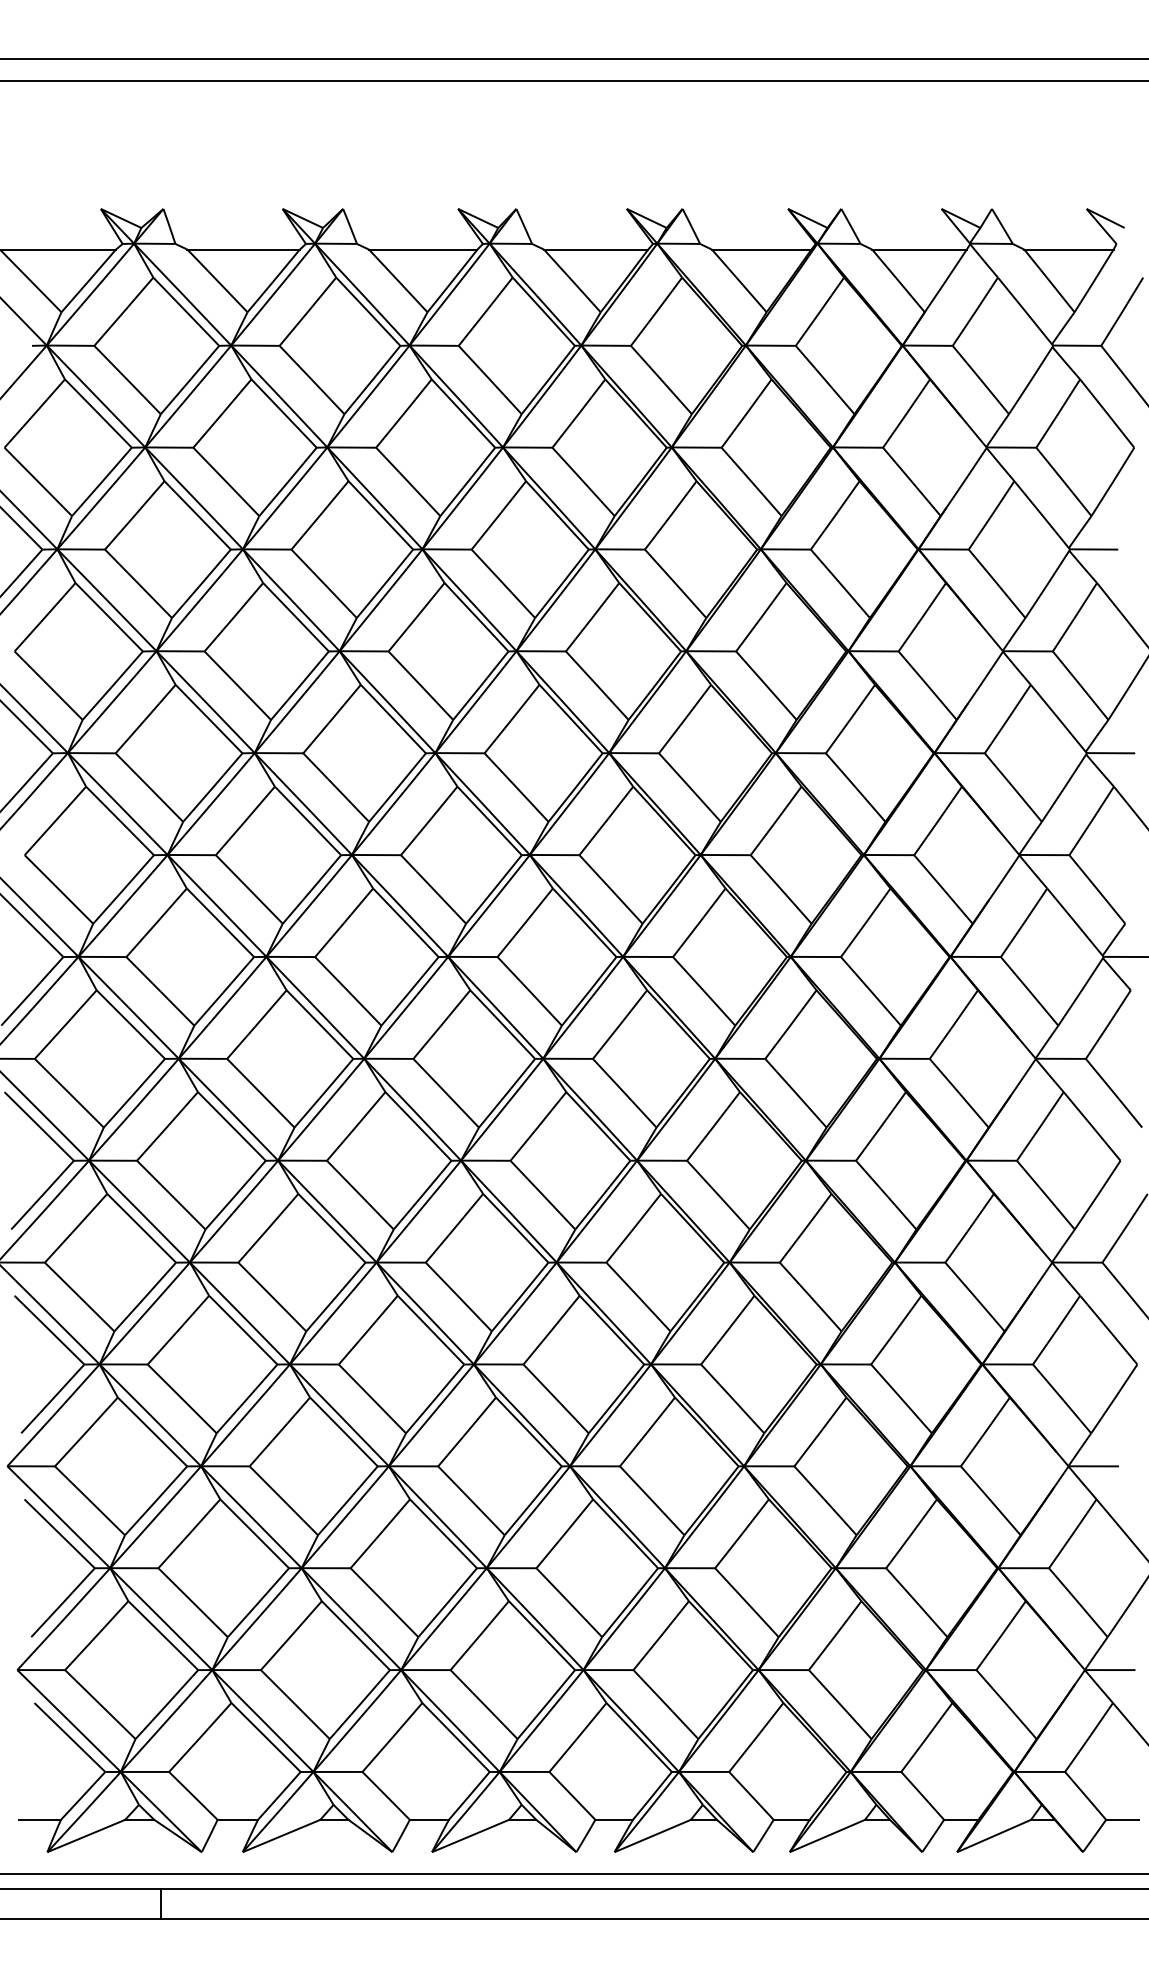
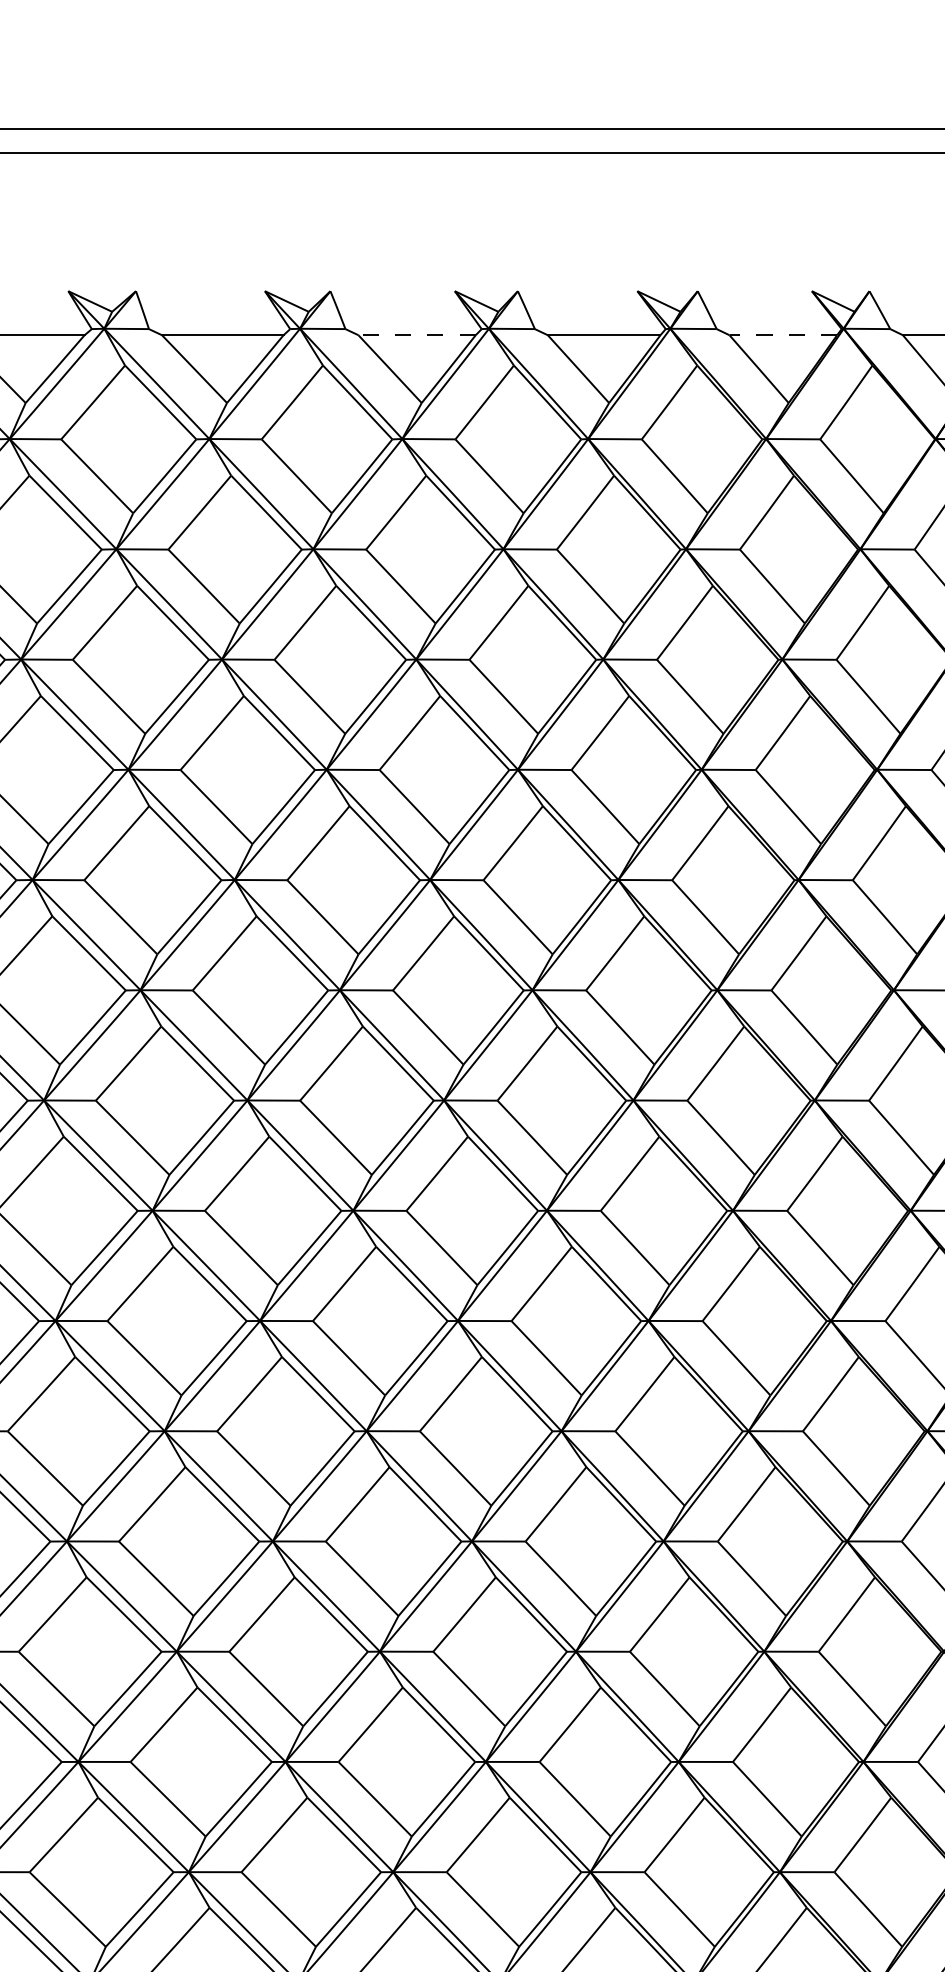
line: (422, 249) -> (416, 335), solid -> dashed
line: (761, 249) -> (783, 335), solid -> dashed

